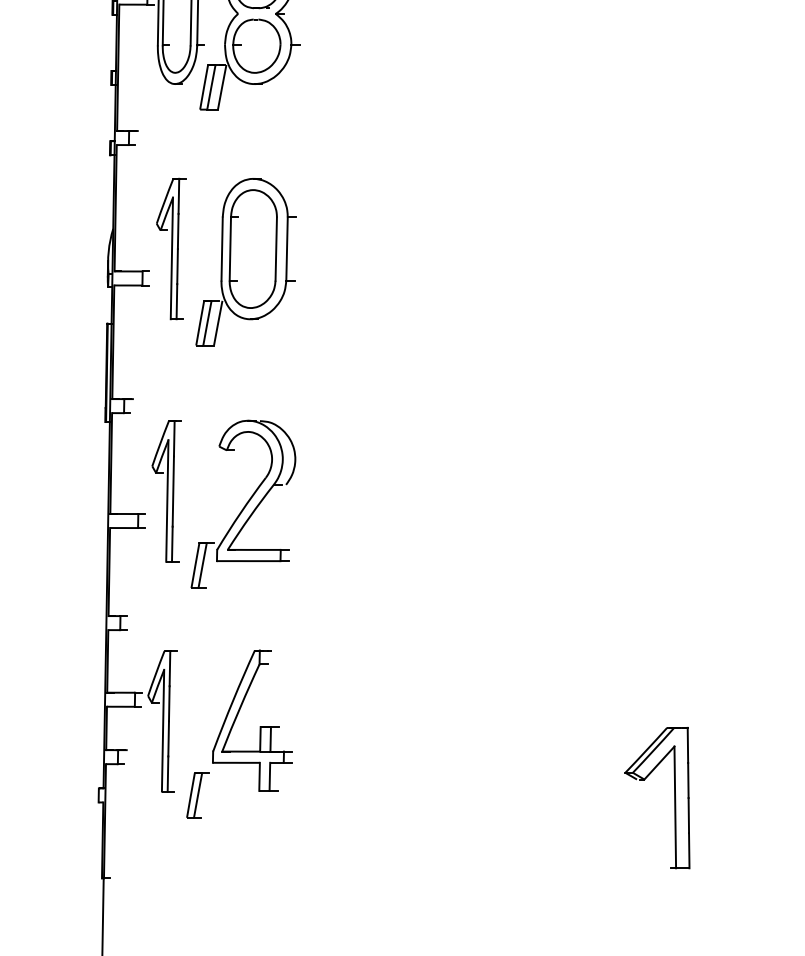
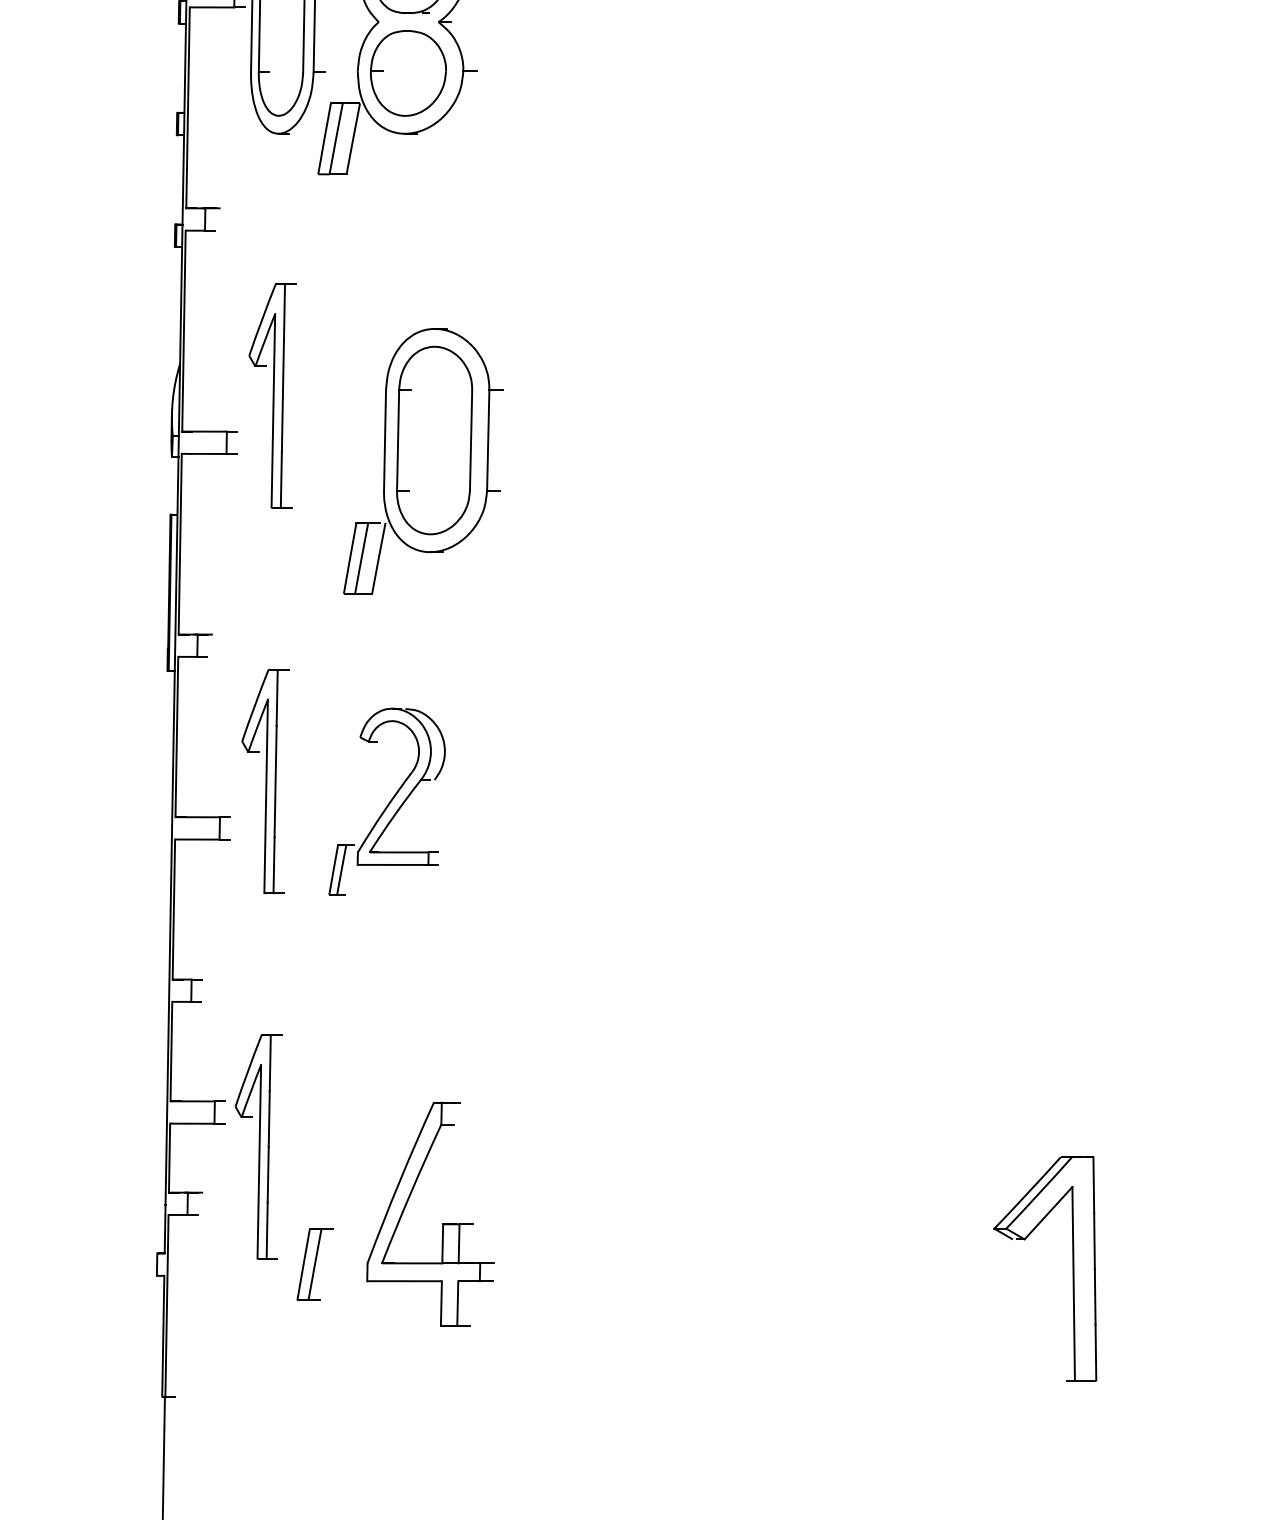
part: (245, 262) -> (422, 461), moved
part: (243, 503) -> (387, 800), size x0.7
part: (259, 726) -> (441, 1223), moved

